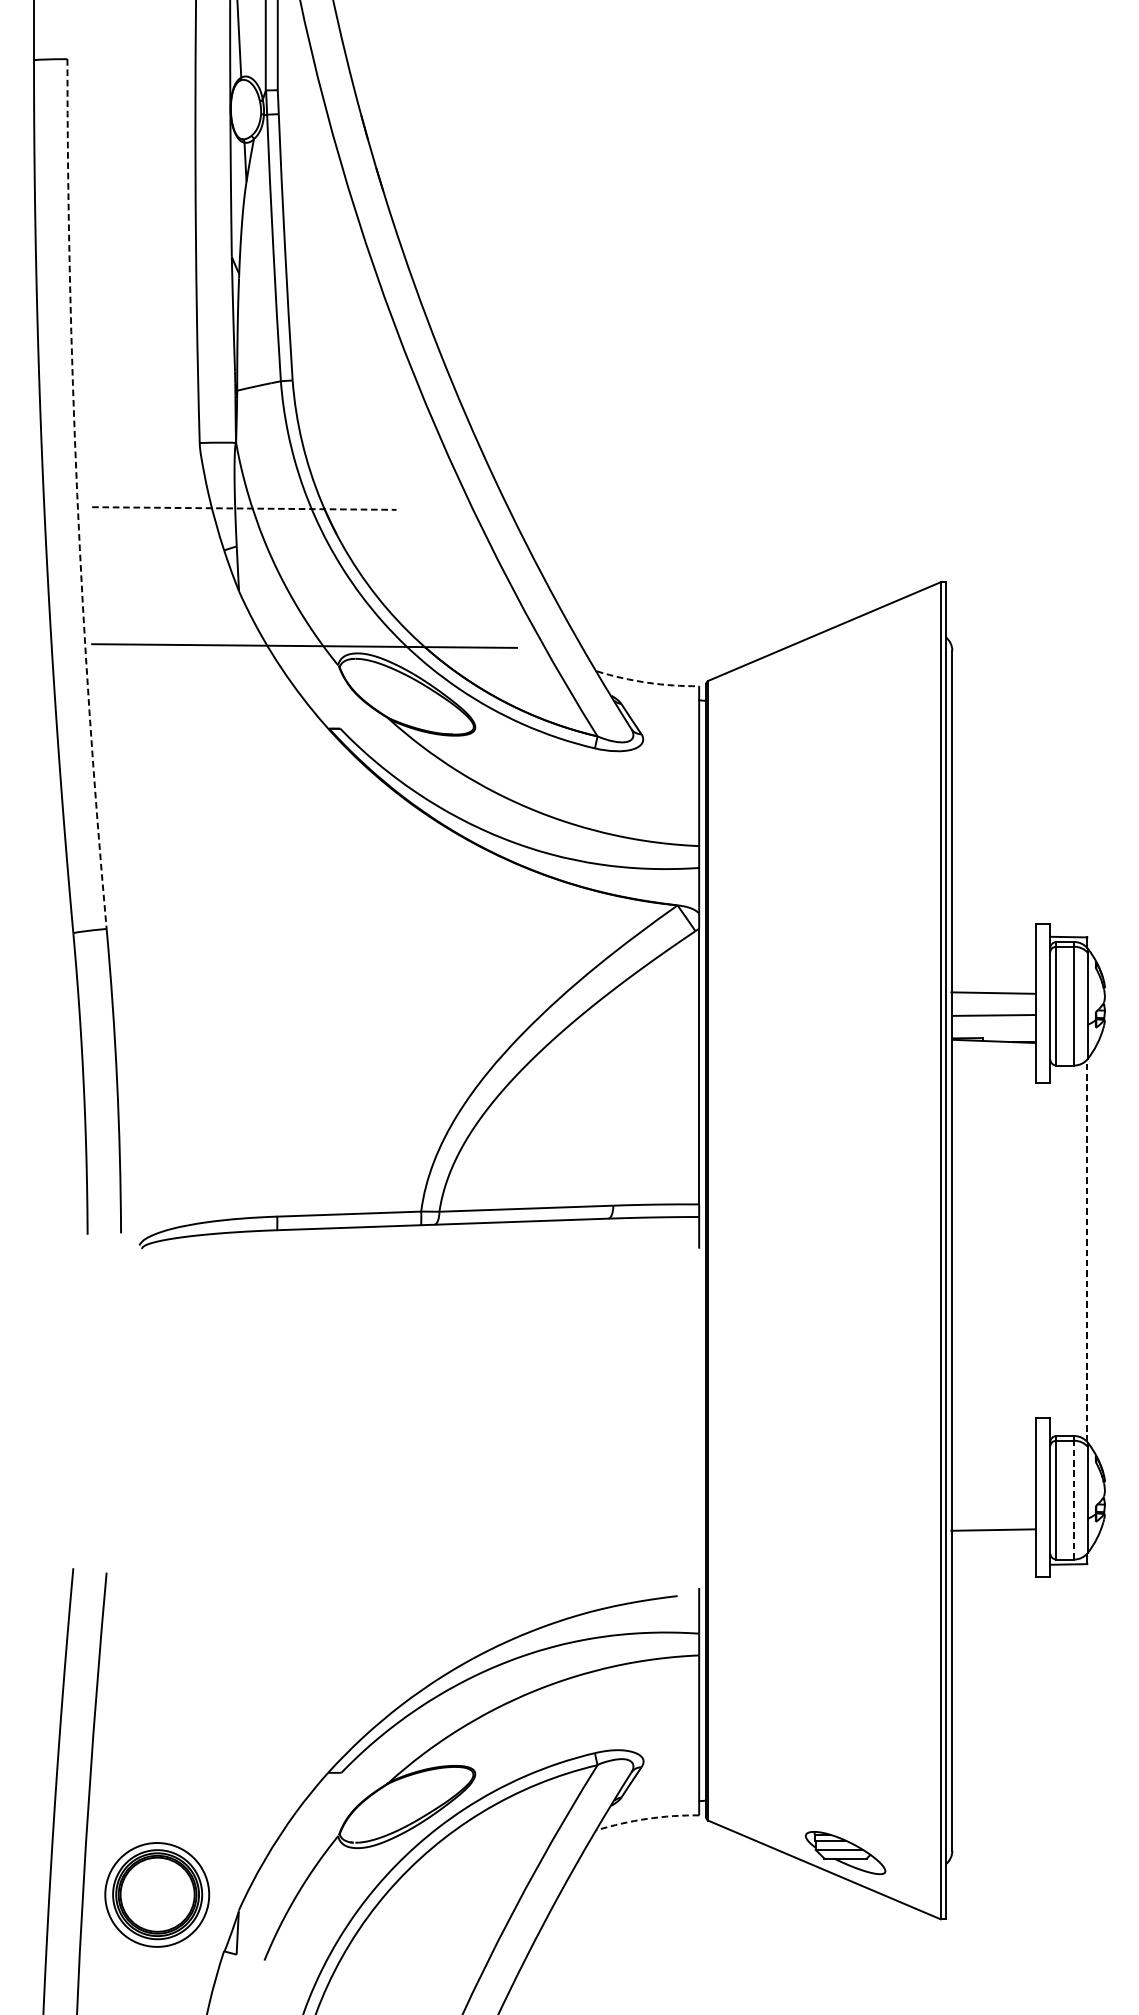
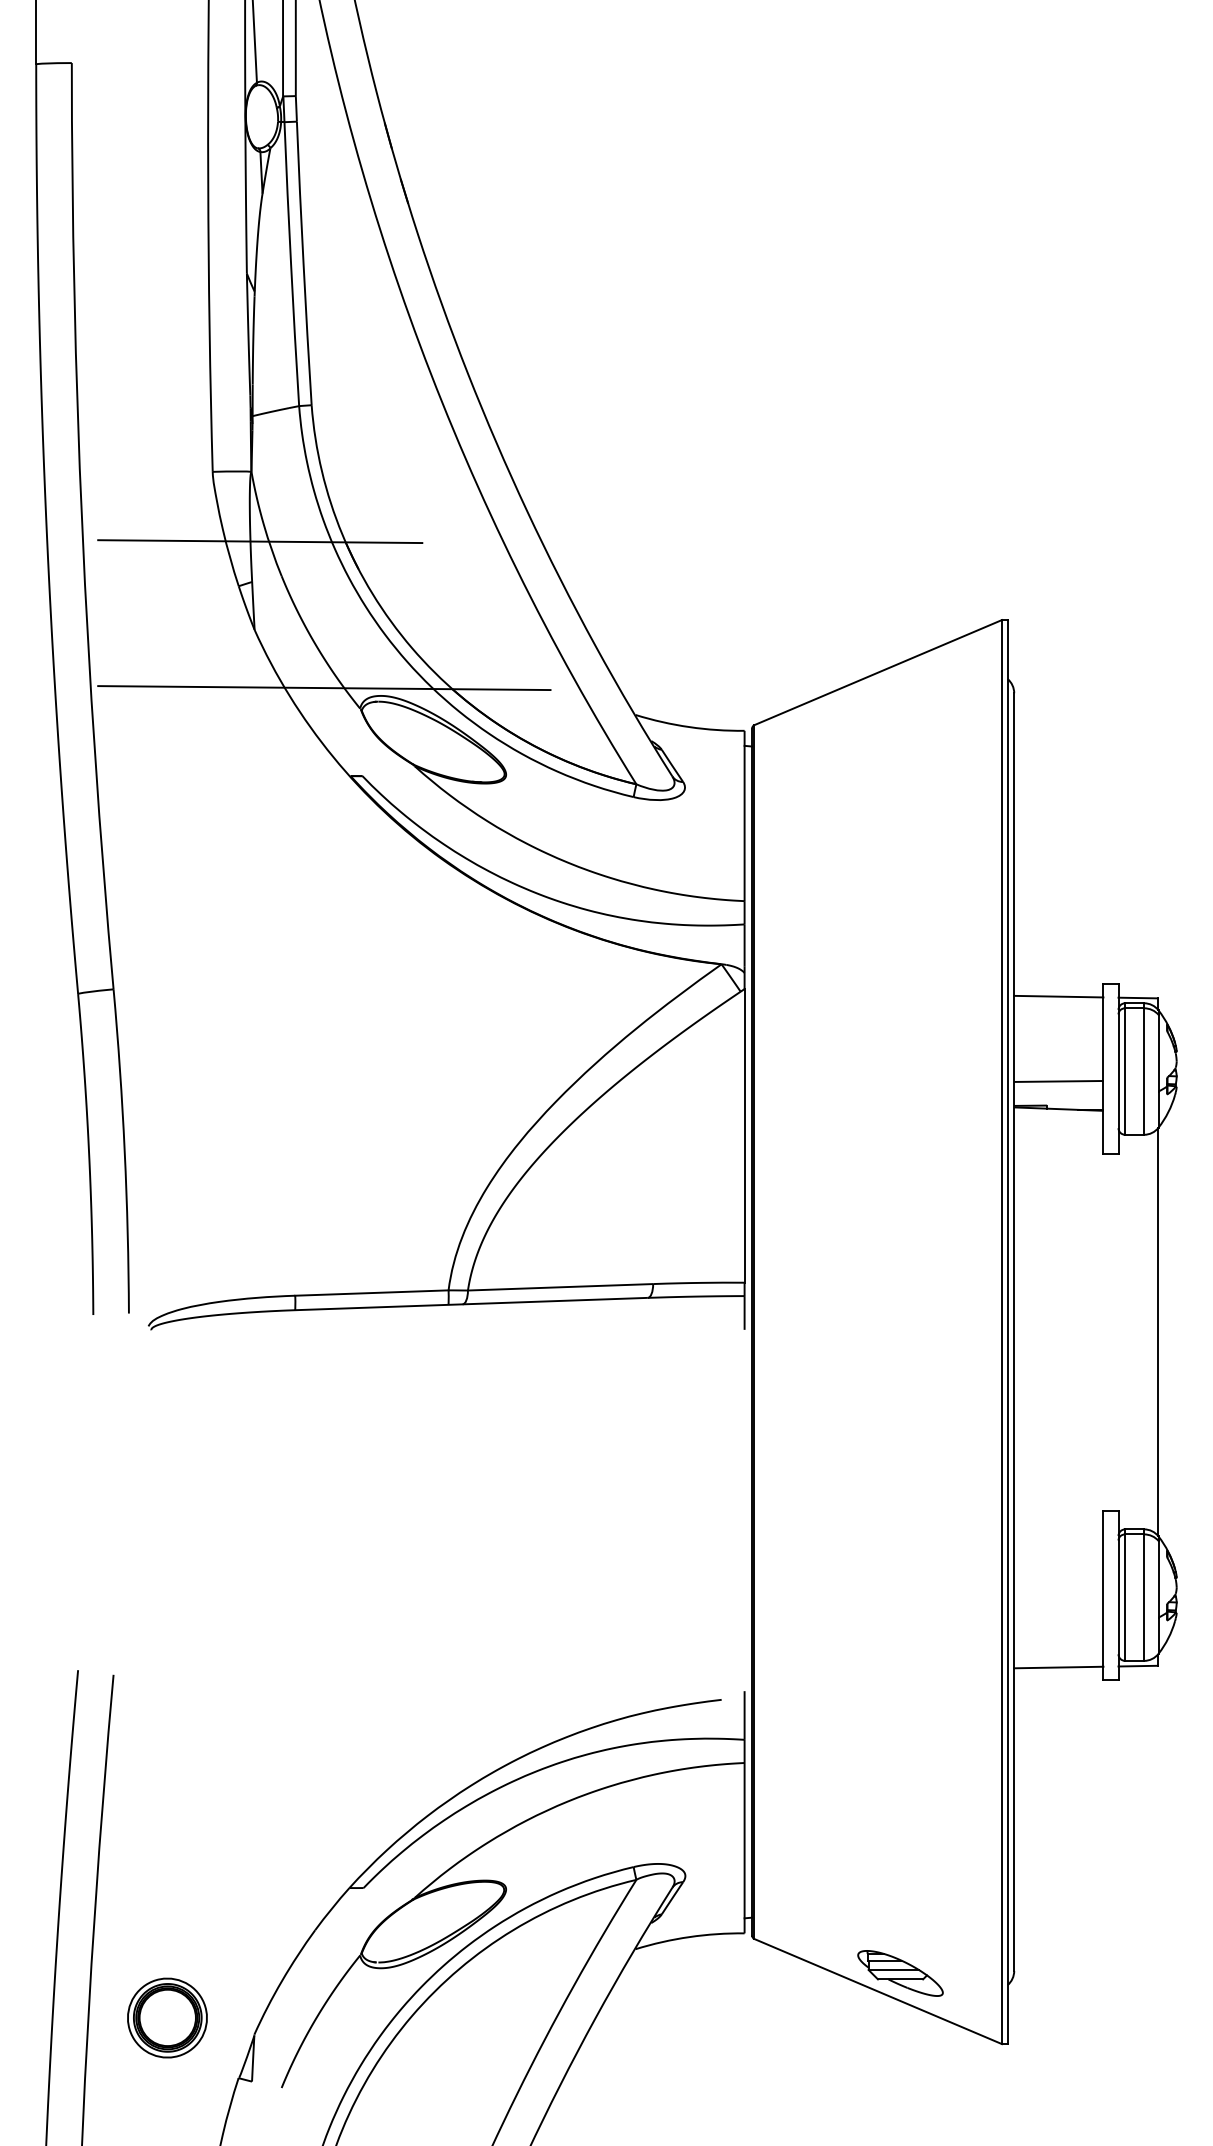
arc: (77, 494) -> (82, 526), dashed -> solid
line: (244, 508) -> (260, 541), dashed -> solid
arc: (647, 683) -> (689, 727), dashed -> solid
line: (992, 992) -> (1058, 996), moved
line: (1086, 1251) -> (1157, 1332), dashed -> solid
line: (1074, 1500) -> (1144, 1597), dashed -> solid
line: (992, 1530) -> (1058, 1667), moved
arc: (647, 1819) -> (689, 1937), dashed -> solid
part: (157, 1894) -> (167, 2017), size x0.71

